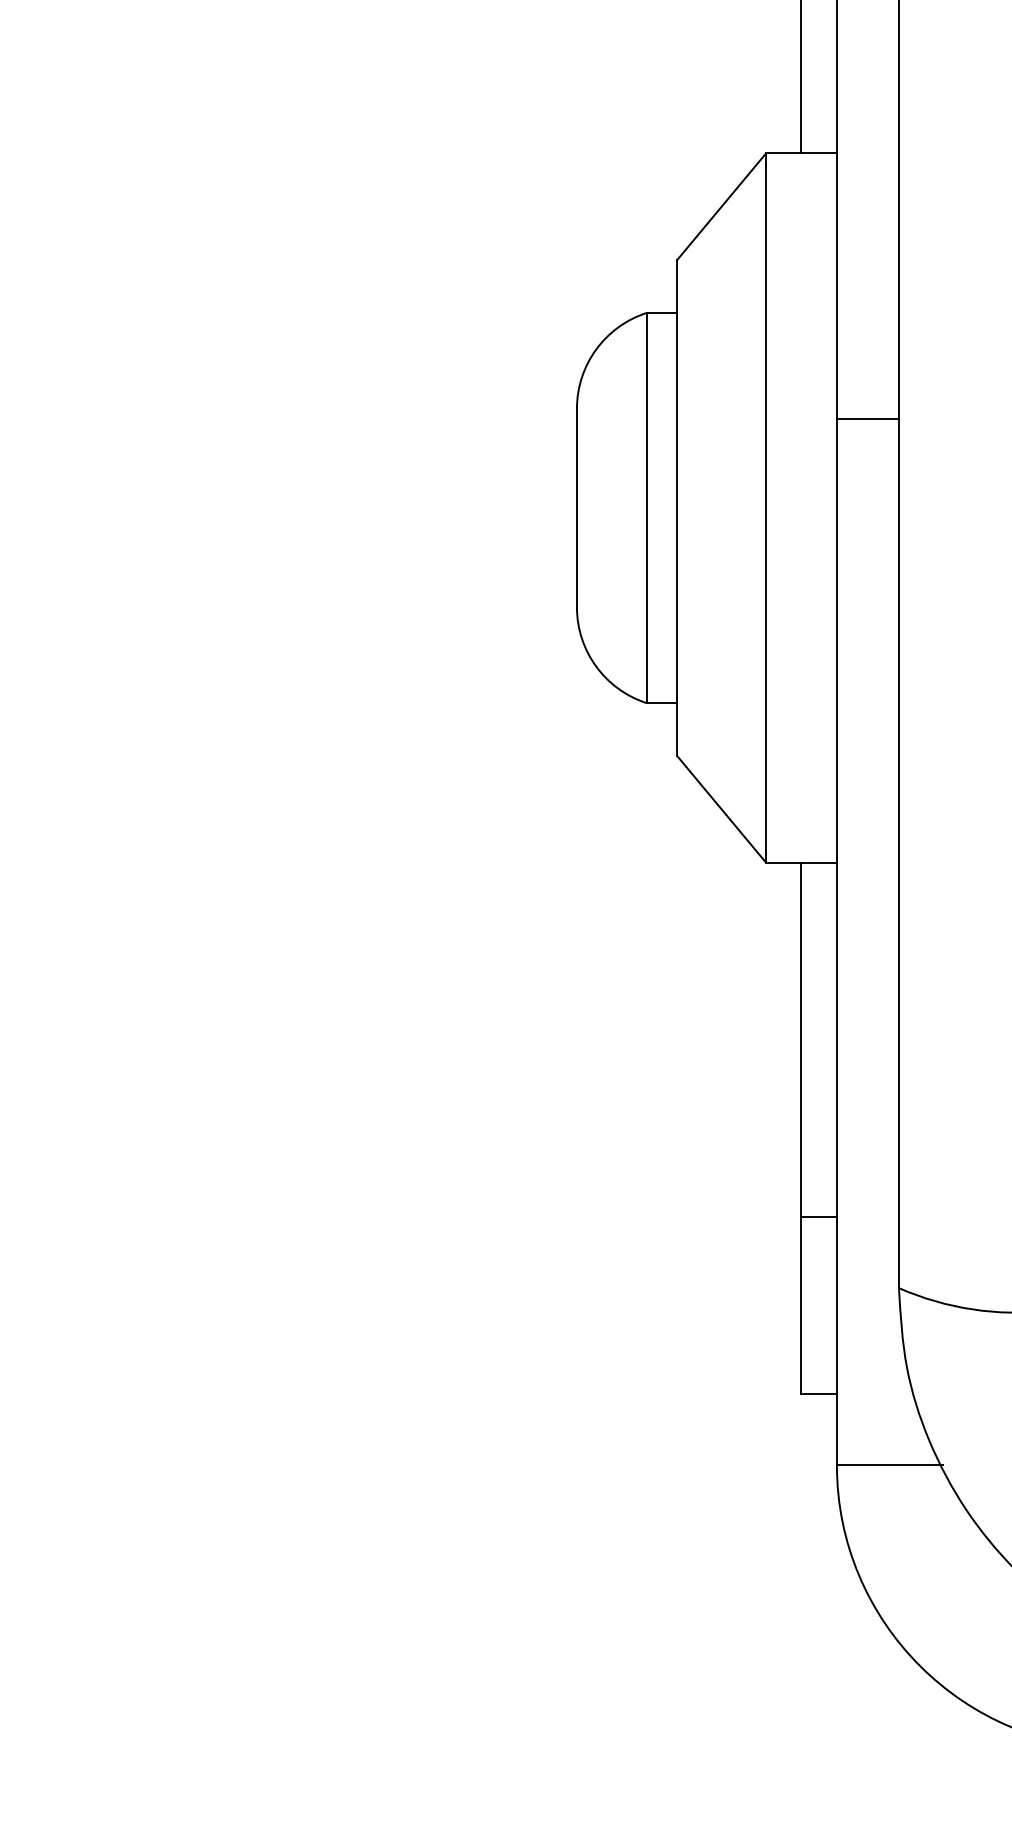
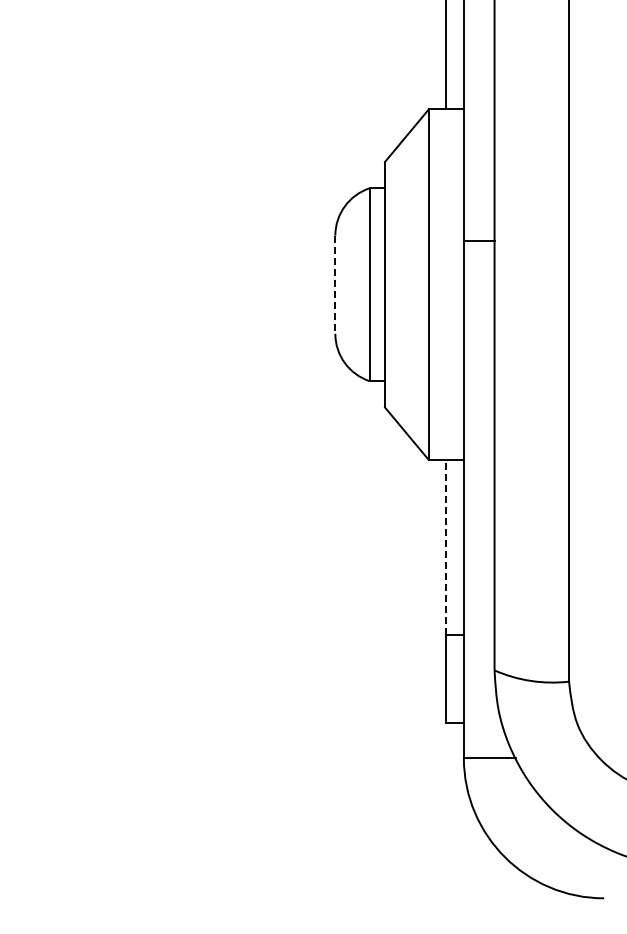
line: (577, 509) -> (335, 285), solid -> dashed
line: (801, 1039) -> (446, 547), solid -> dashed

